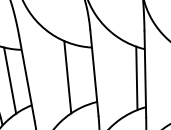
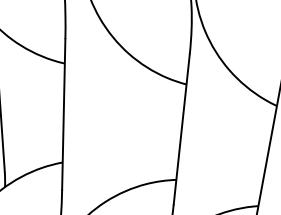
line: (67, 77) -> (133, 127), removed
line: (136, 78) -> (252, 153), removed
line: (10, 80) -> (34, 112), removed

